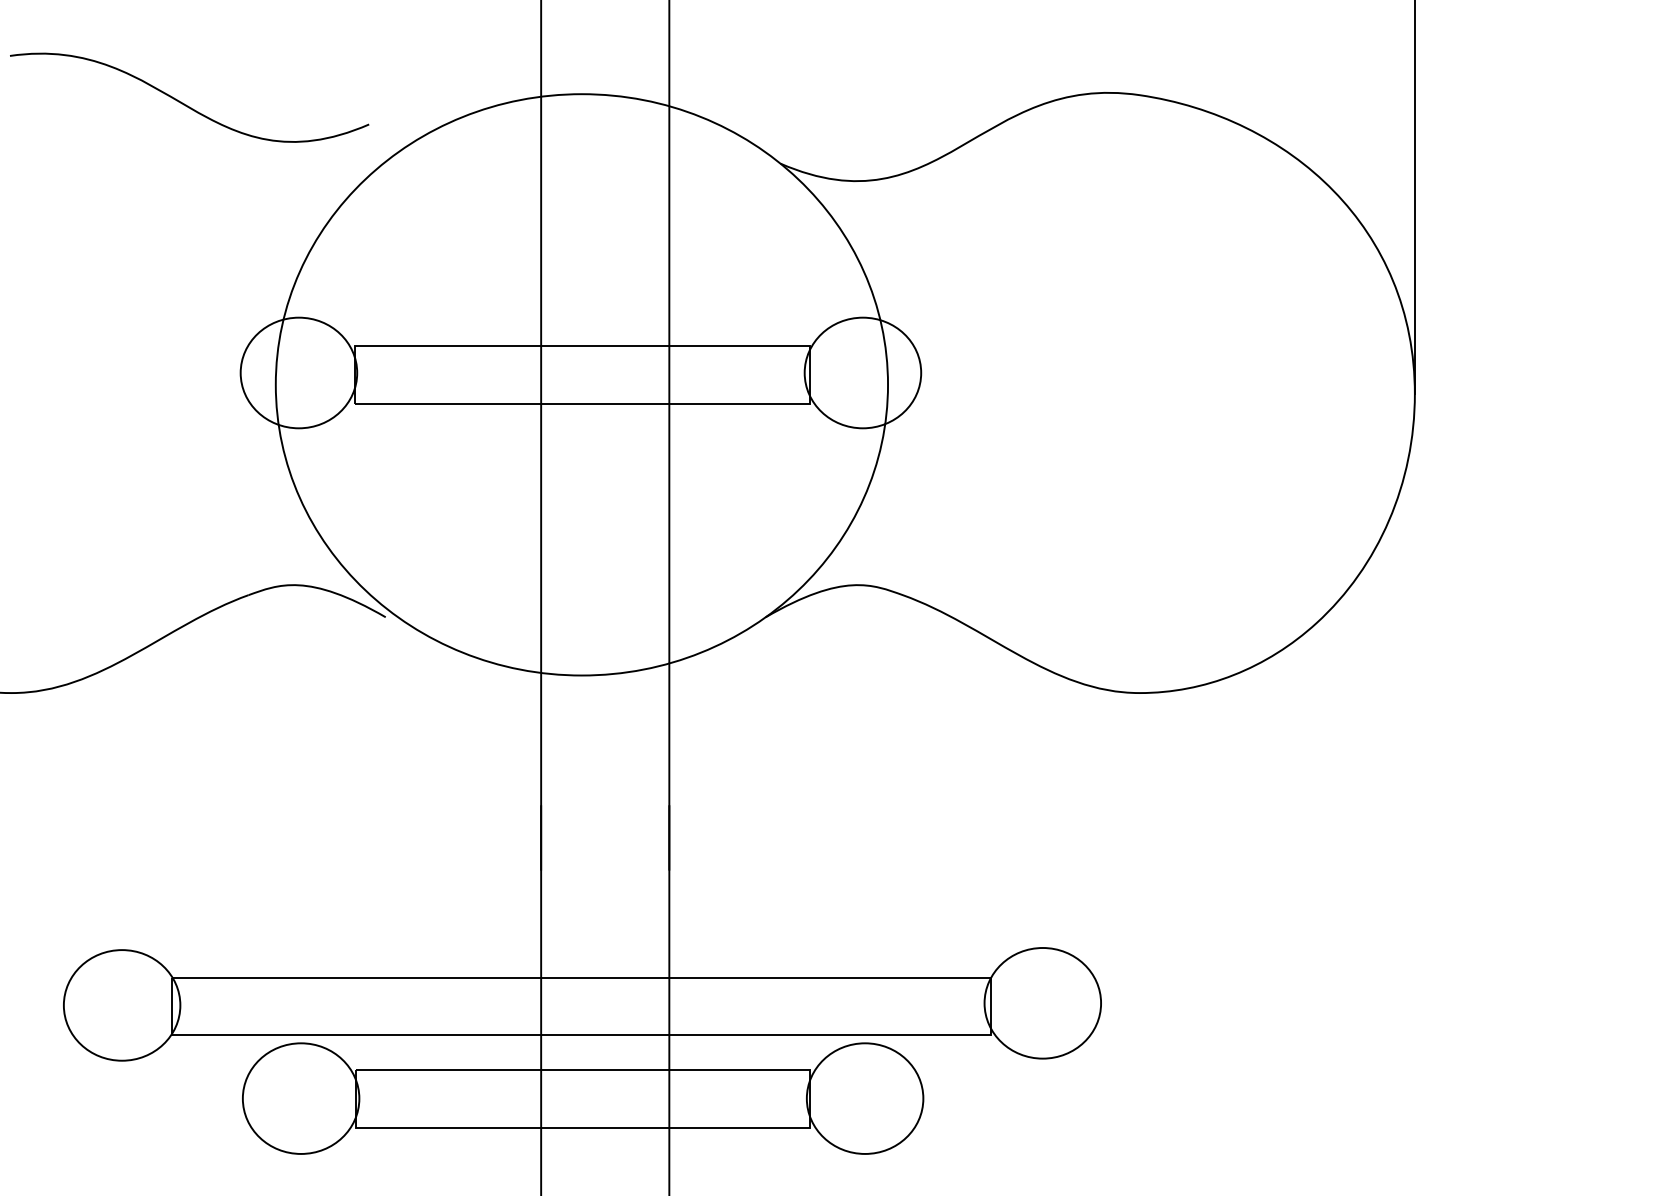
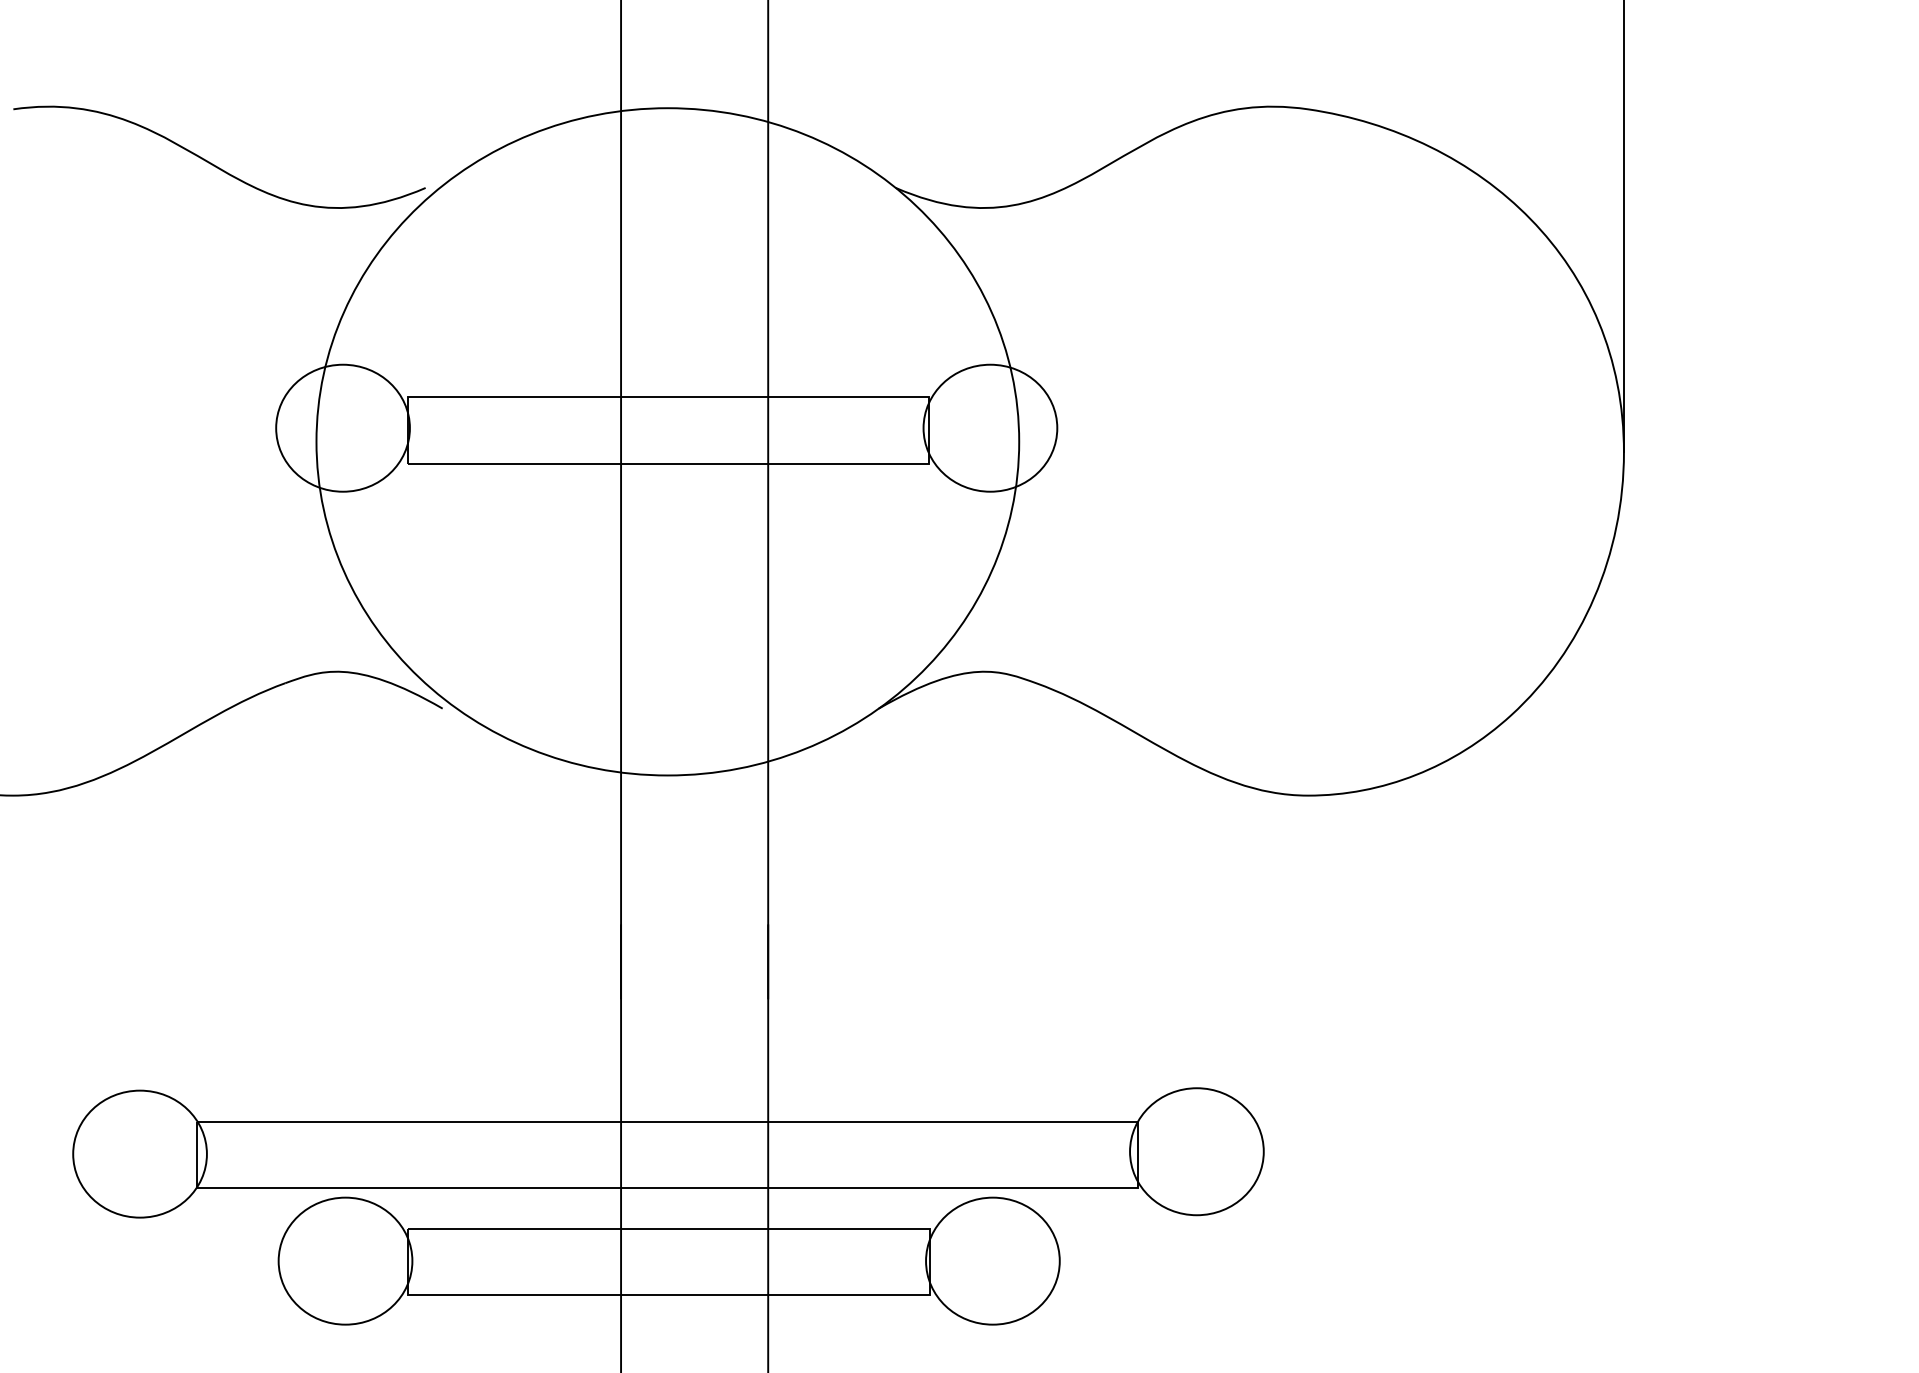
curve: (185, 104) -> (214, 164), moved

